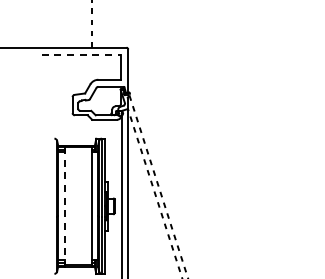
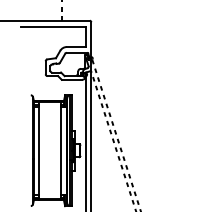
line: (81, 54) -> (53, 26), dashed -> solid
line: (64, 206) -> (39, 150), dashed -> solid

